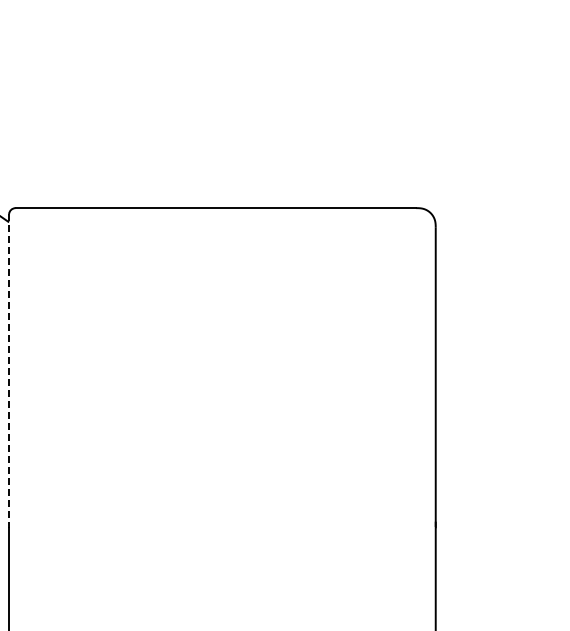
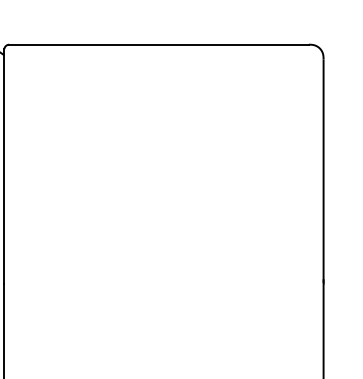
line: (9, 371) -> (4, 166), dashed -> solid

